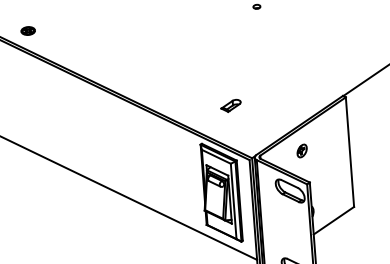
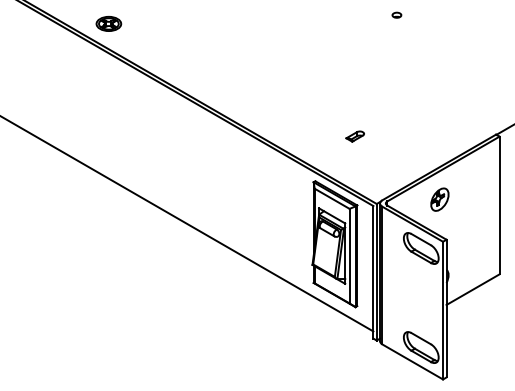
part: (27, 30) -> (108, 23), size x1.43
part: (230, 105) -> (354, 136), size x0.71
part: (301, 150) -> (439, 199), size x1.43

